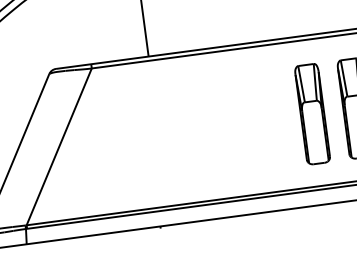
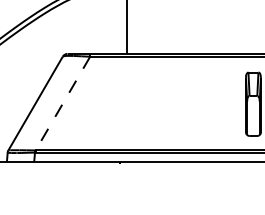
part: (311, 113) -> (225, 103), removed
line: (58, 146) -> (62, 103), solid -> dashed

